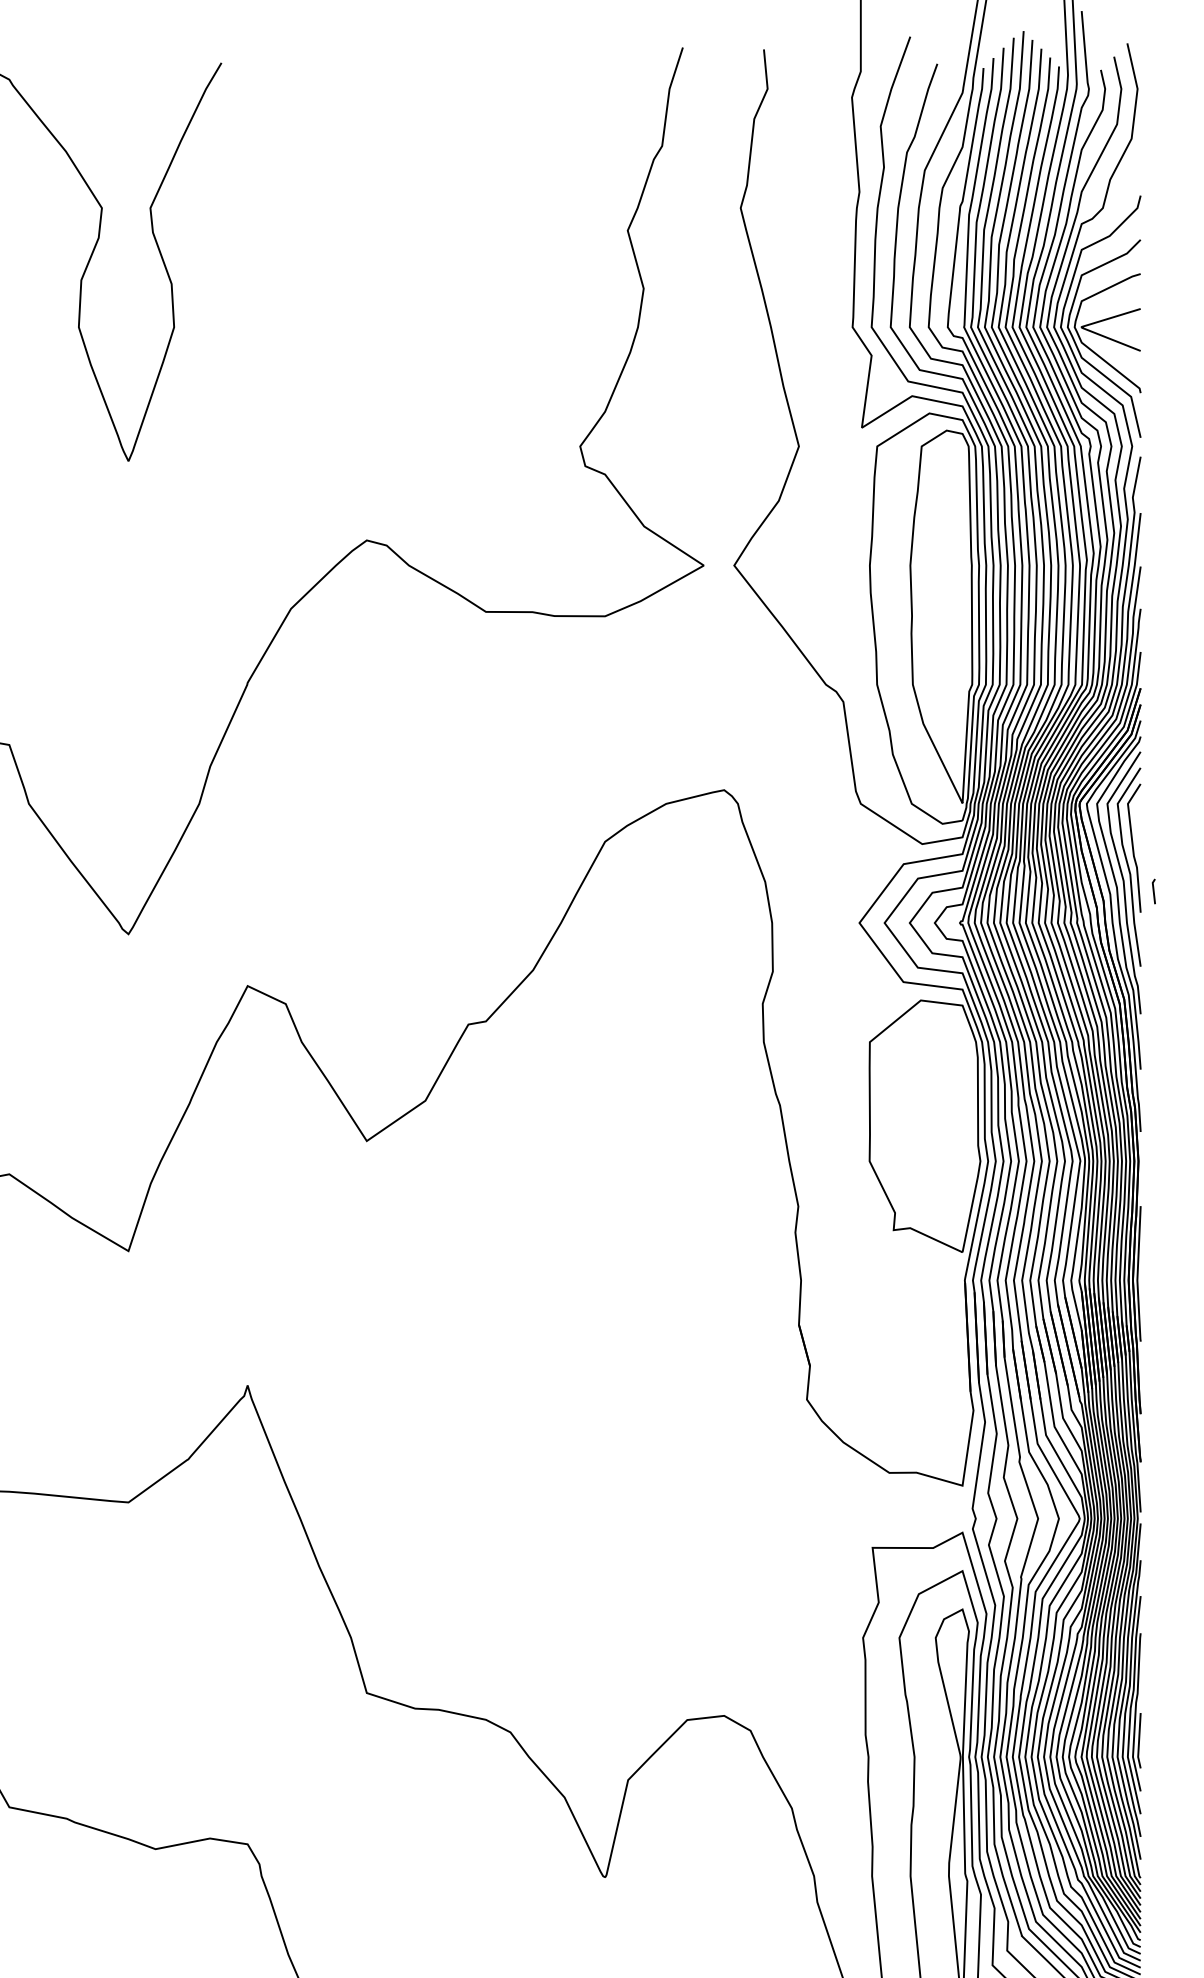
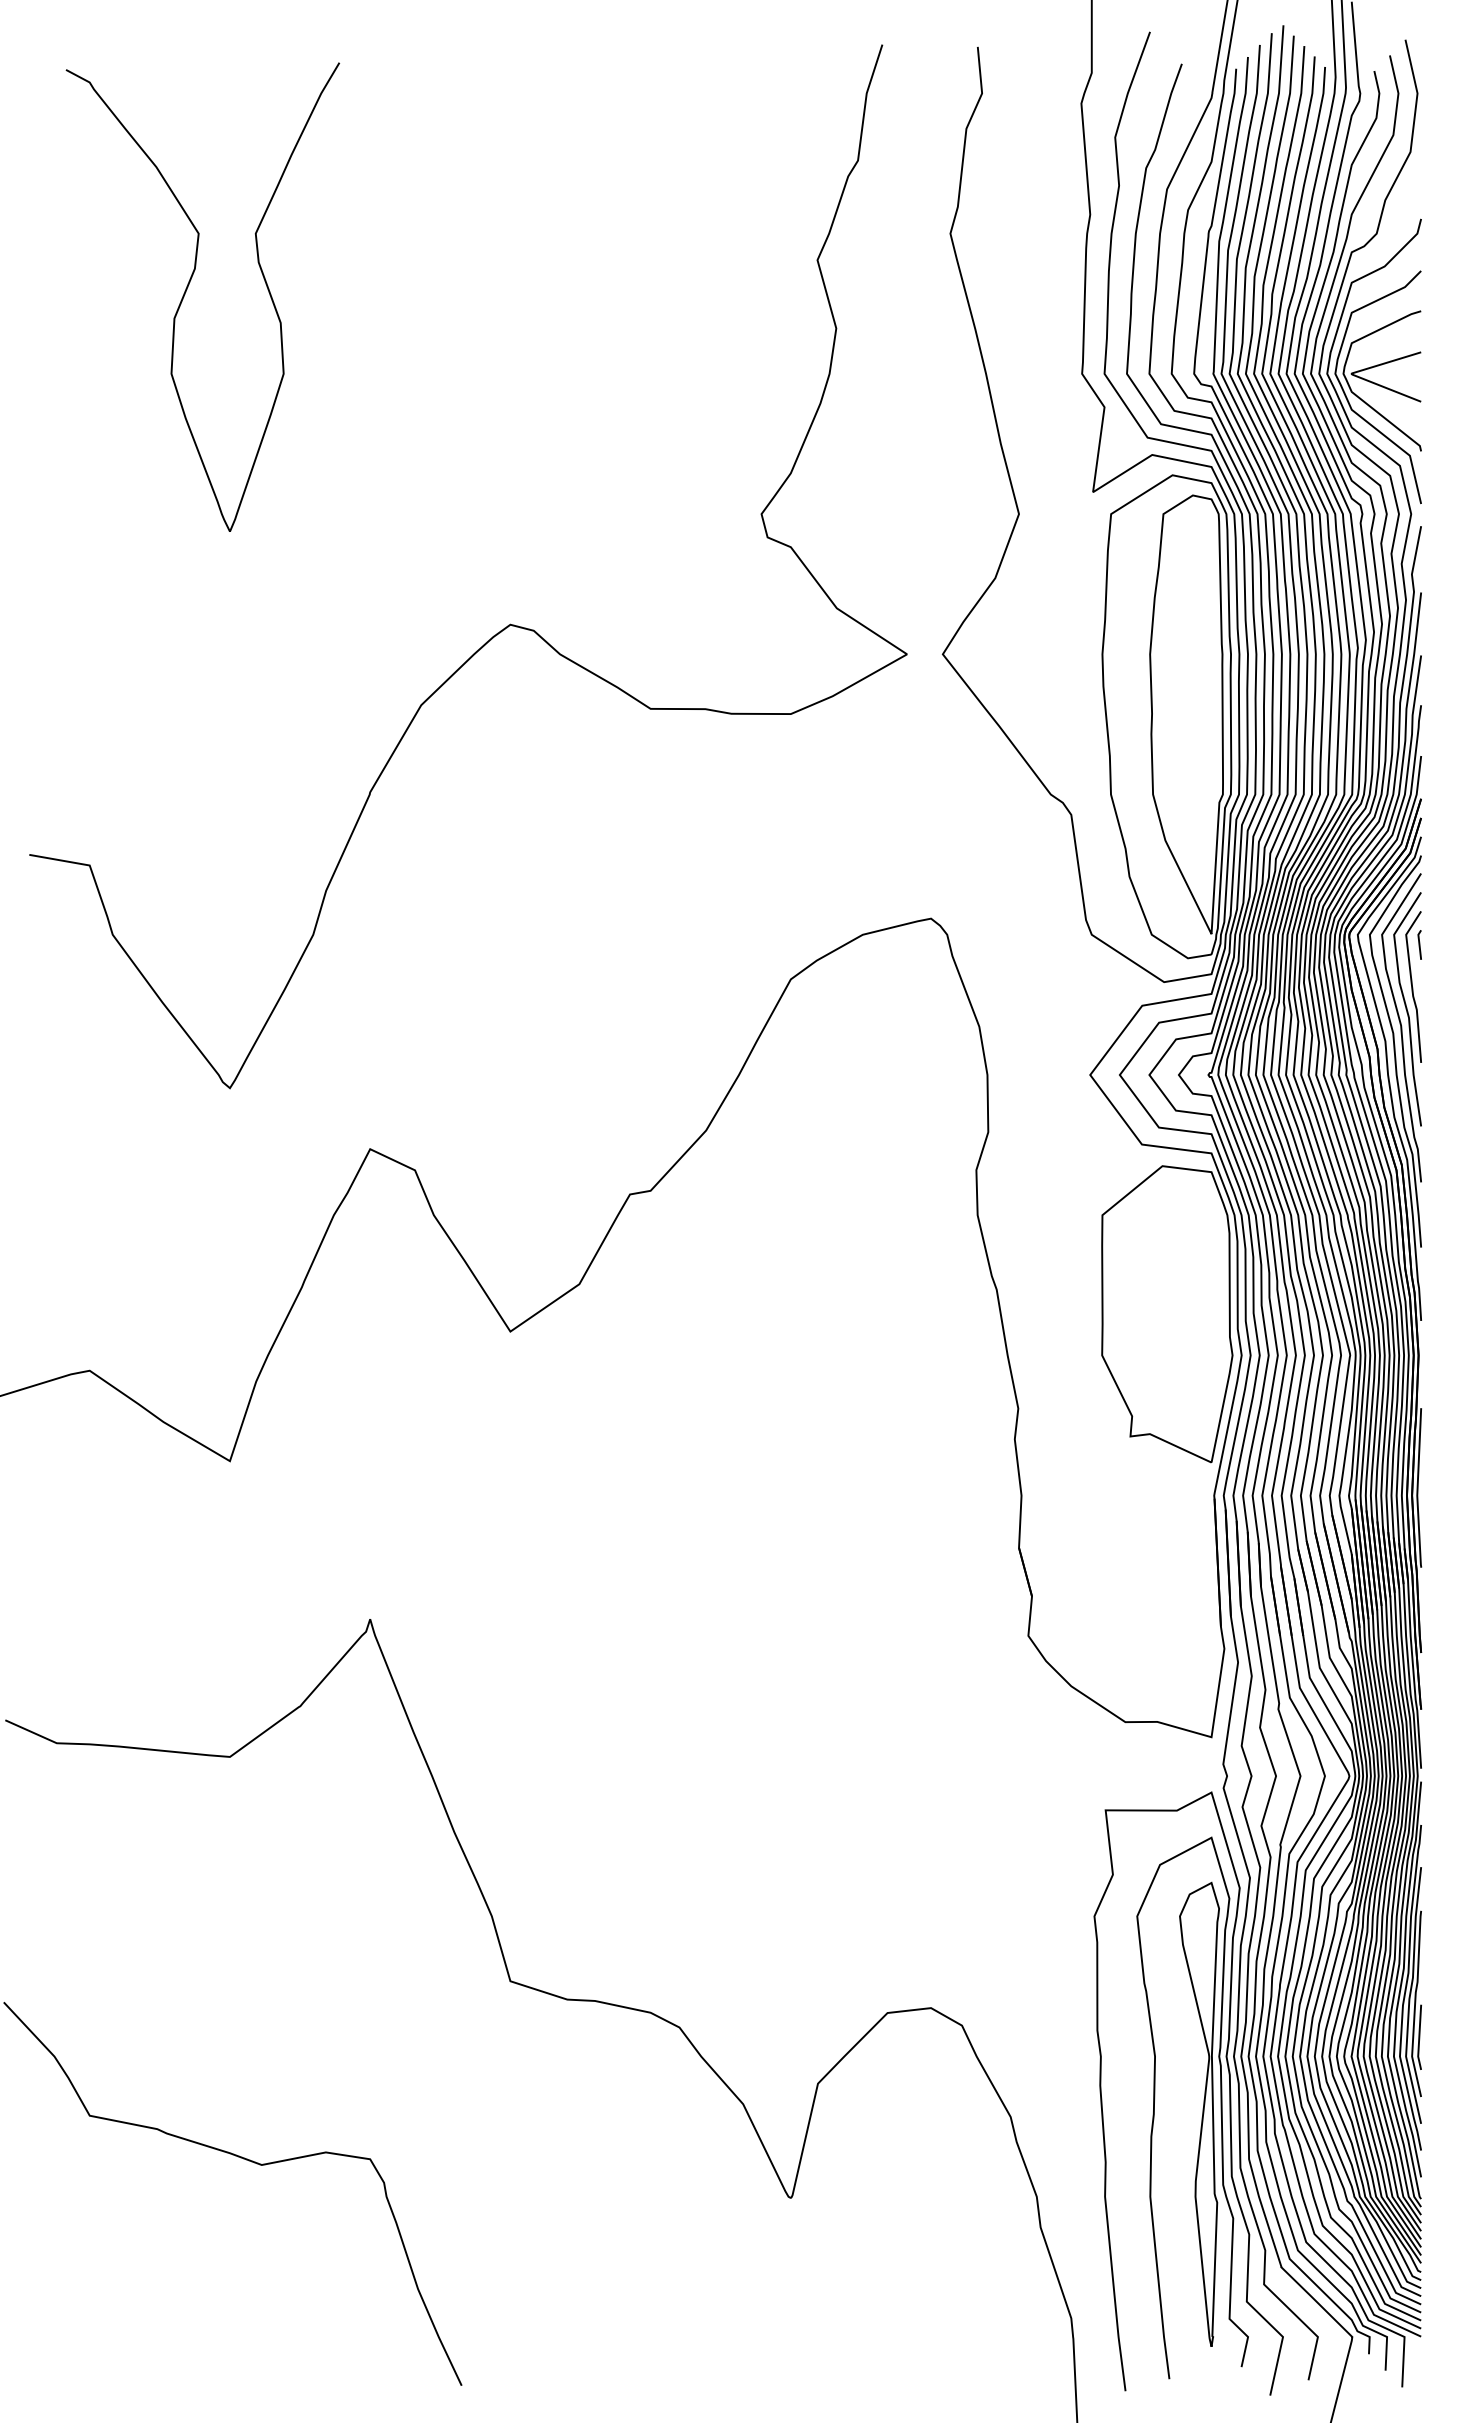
line: (1153, 891) -> (1419, 944), moved

